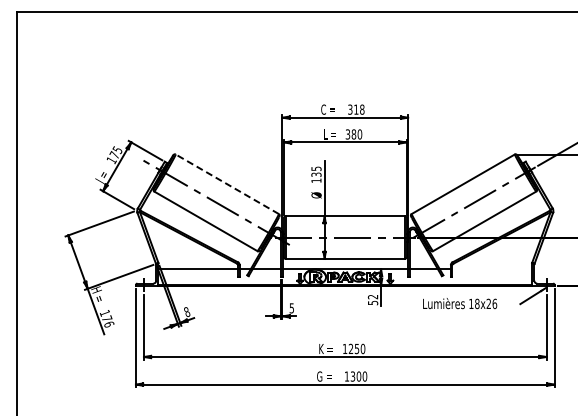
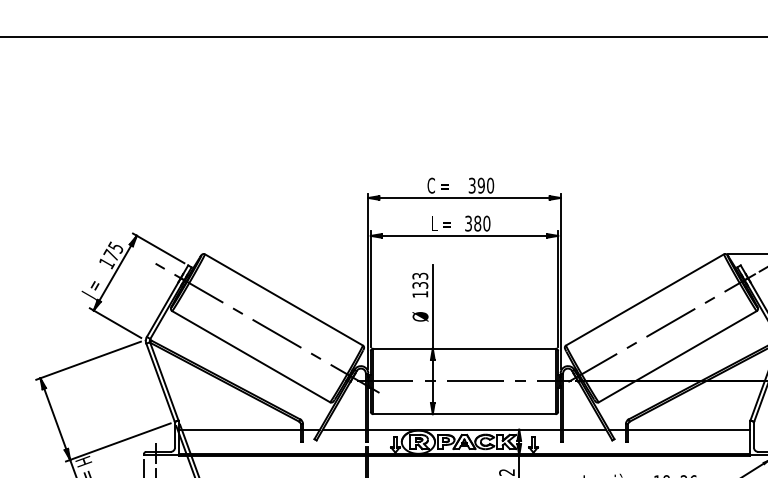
text: (359, 109) -> (486, 185), 318 -> 390
text: (315, 168) -> (418, 275), 135 -> 133
line: (227, 184) -> (284, 300), dashed -> solid
line: (492, 269) -> (689, 430), added

